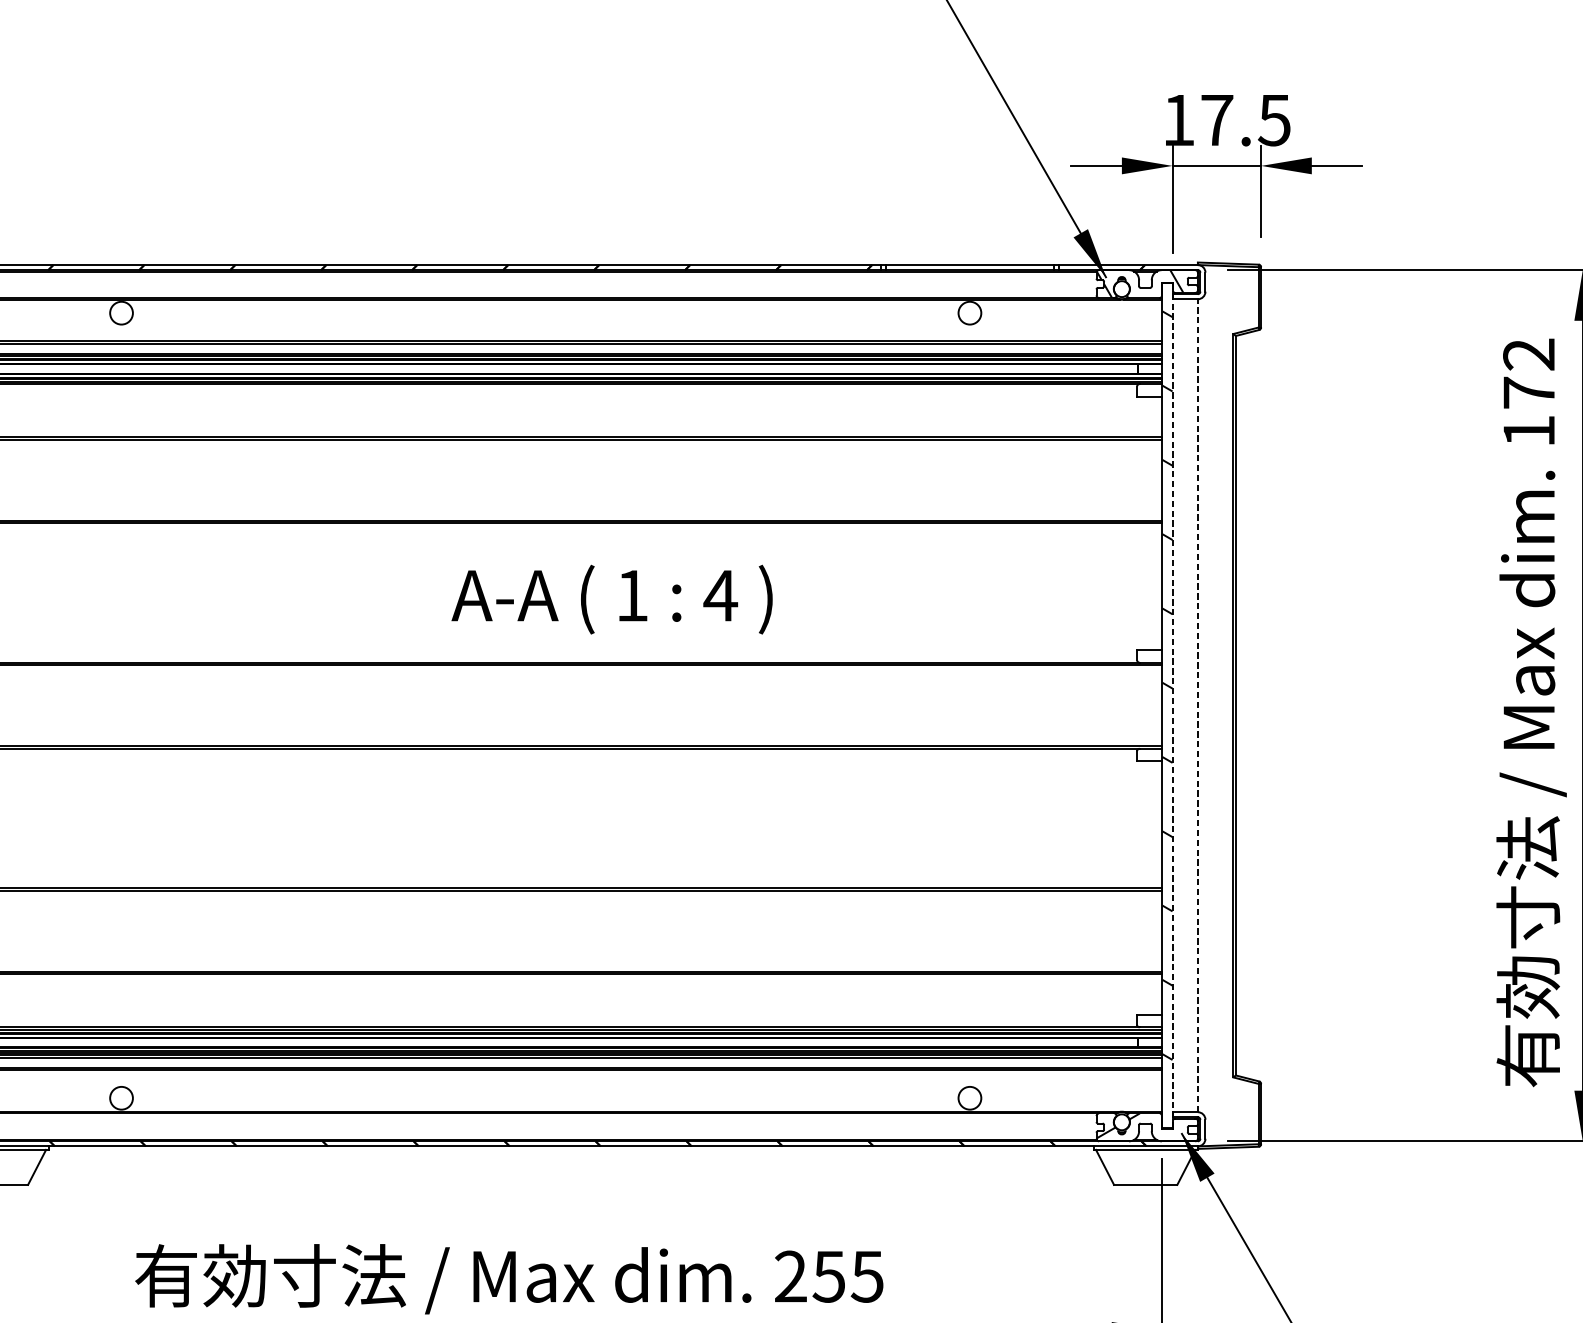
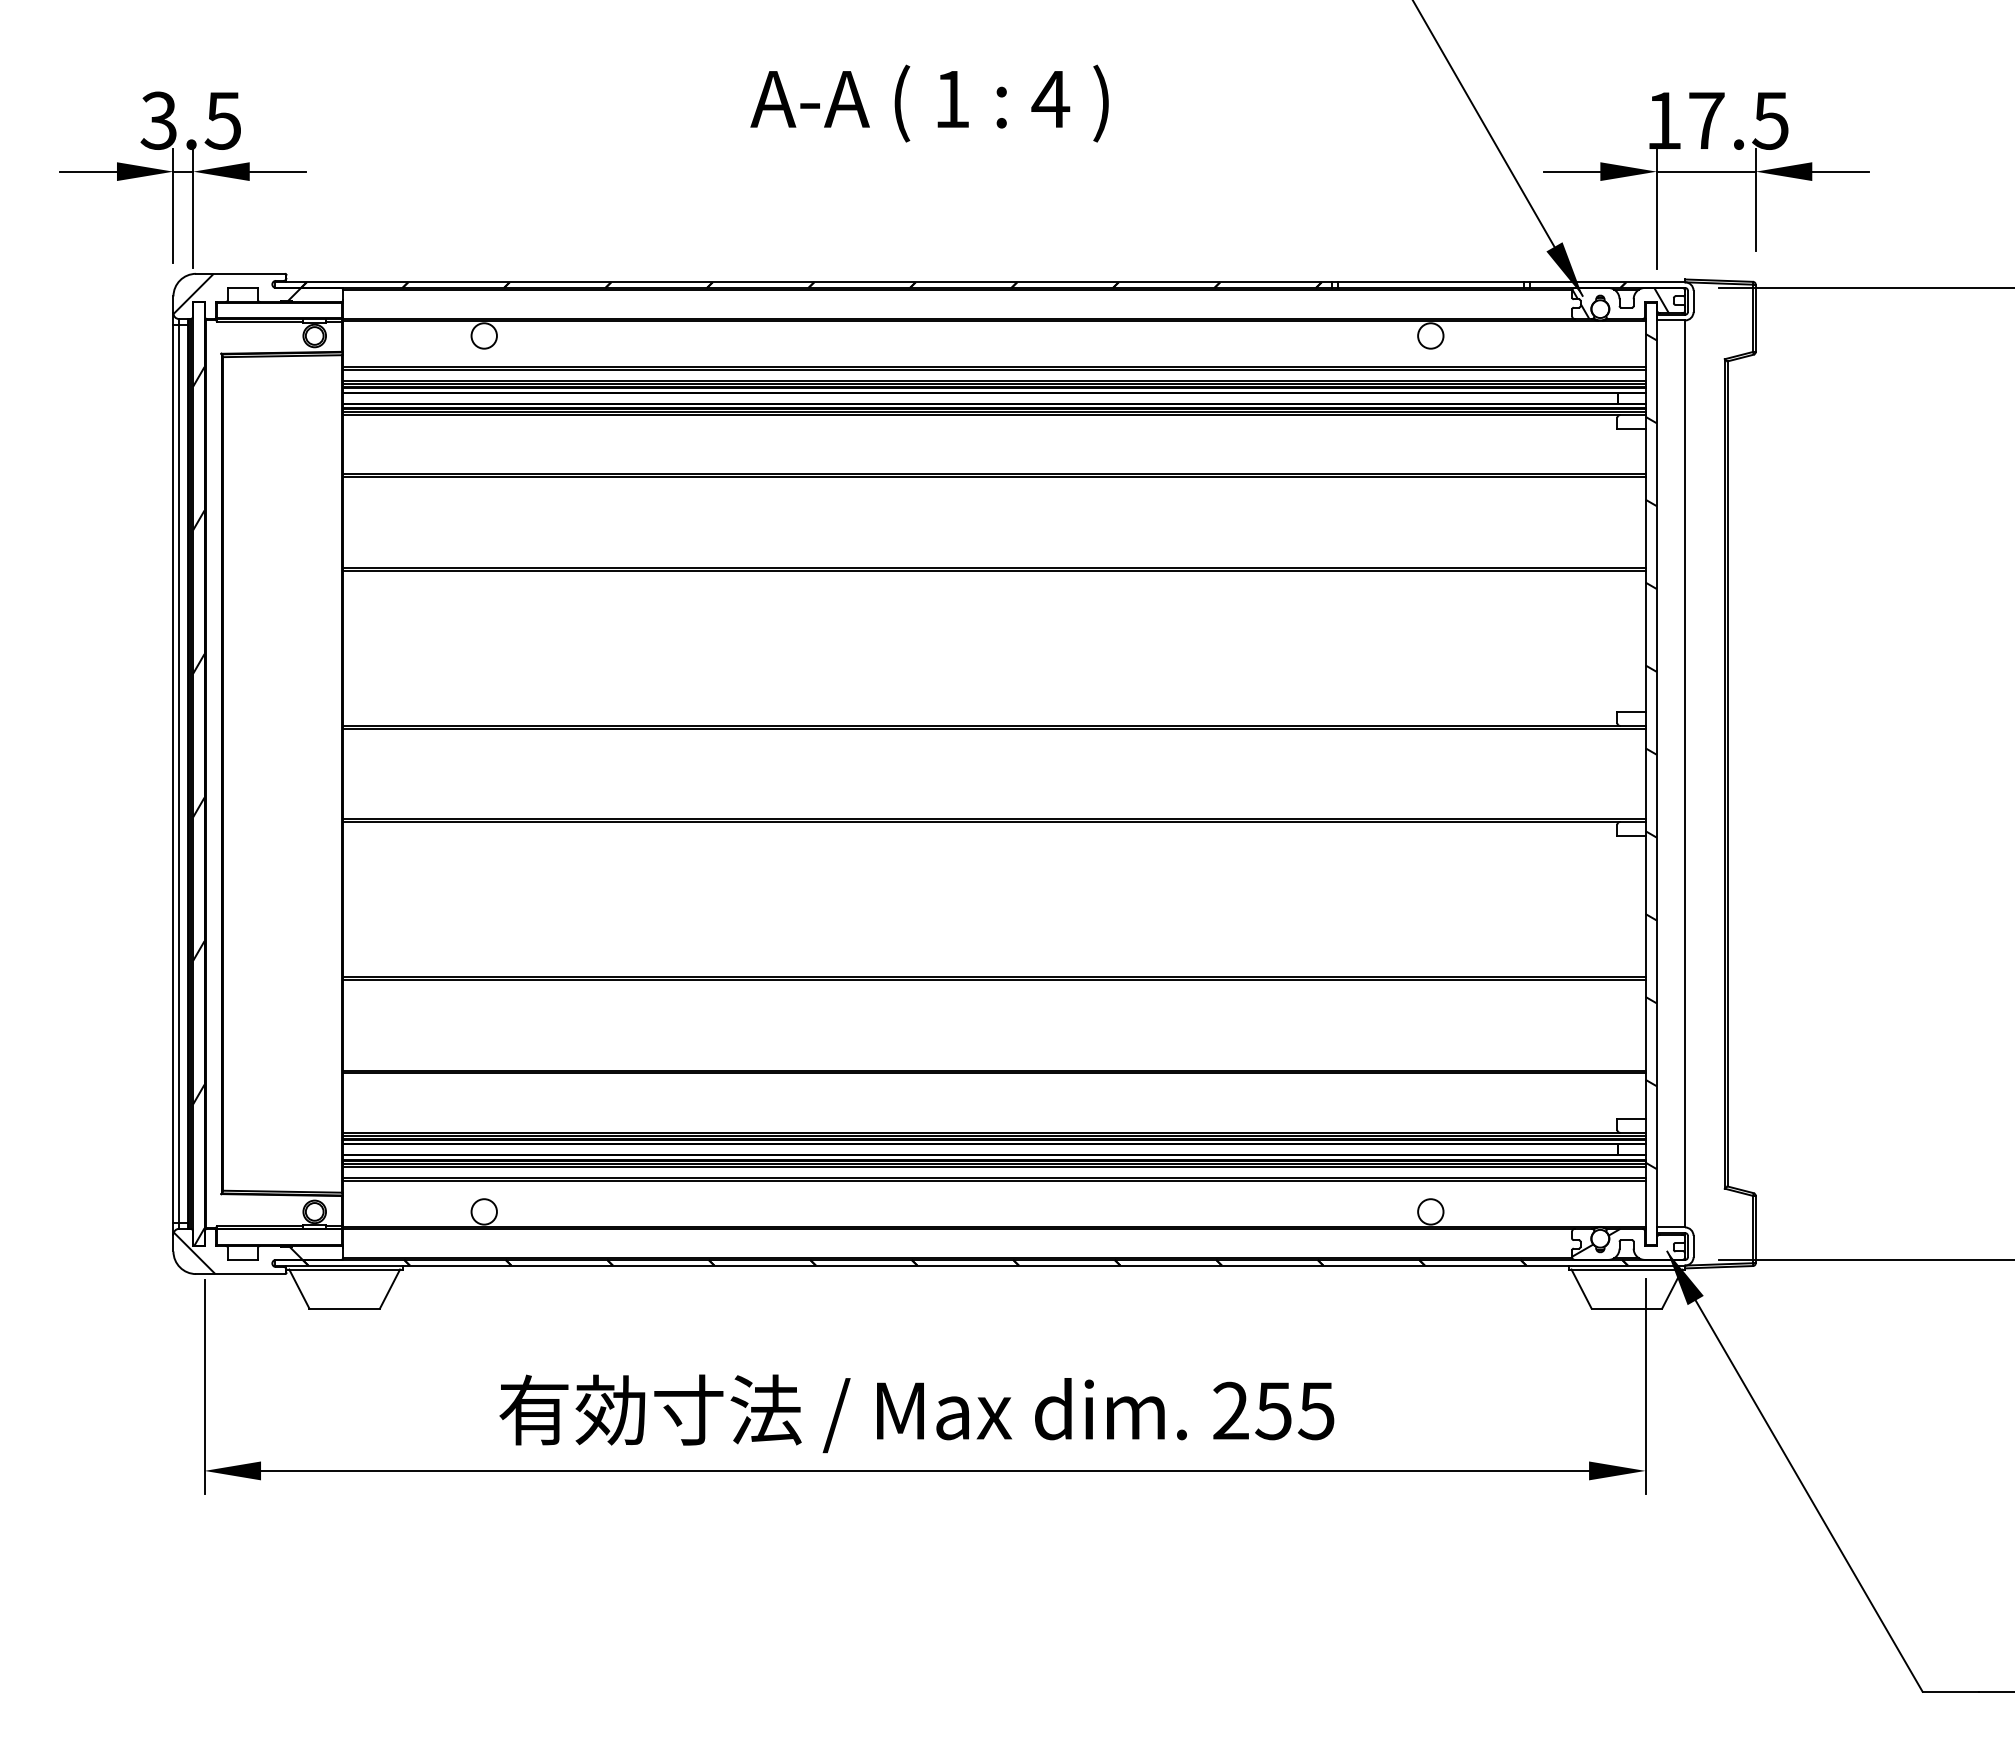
text: (612, 599) -> (929, 103), moved
line: (1172, 705) -> (1656, 773), dashed -> solid
line: (1198, 705) -> (1685, 773), dashed -> solid

